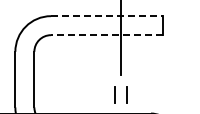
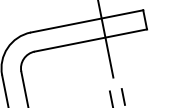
line: (106, 16) -> (86, 21), dashed -> solid
line: (106, 35) -> (90, 40), dashed -> solid

